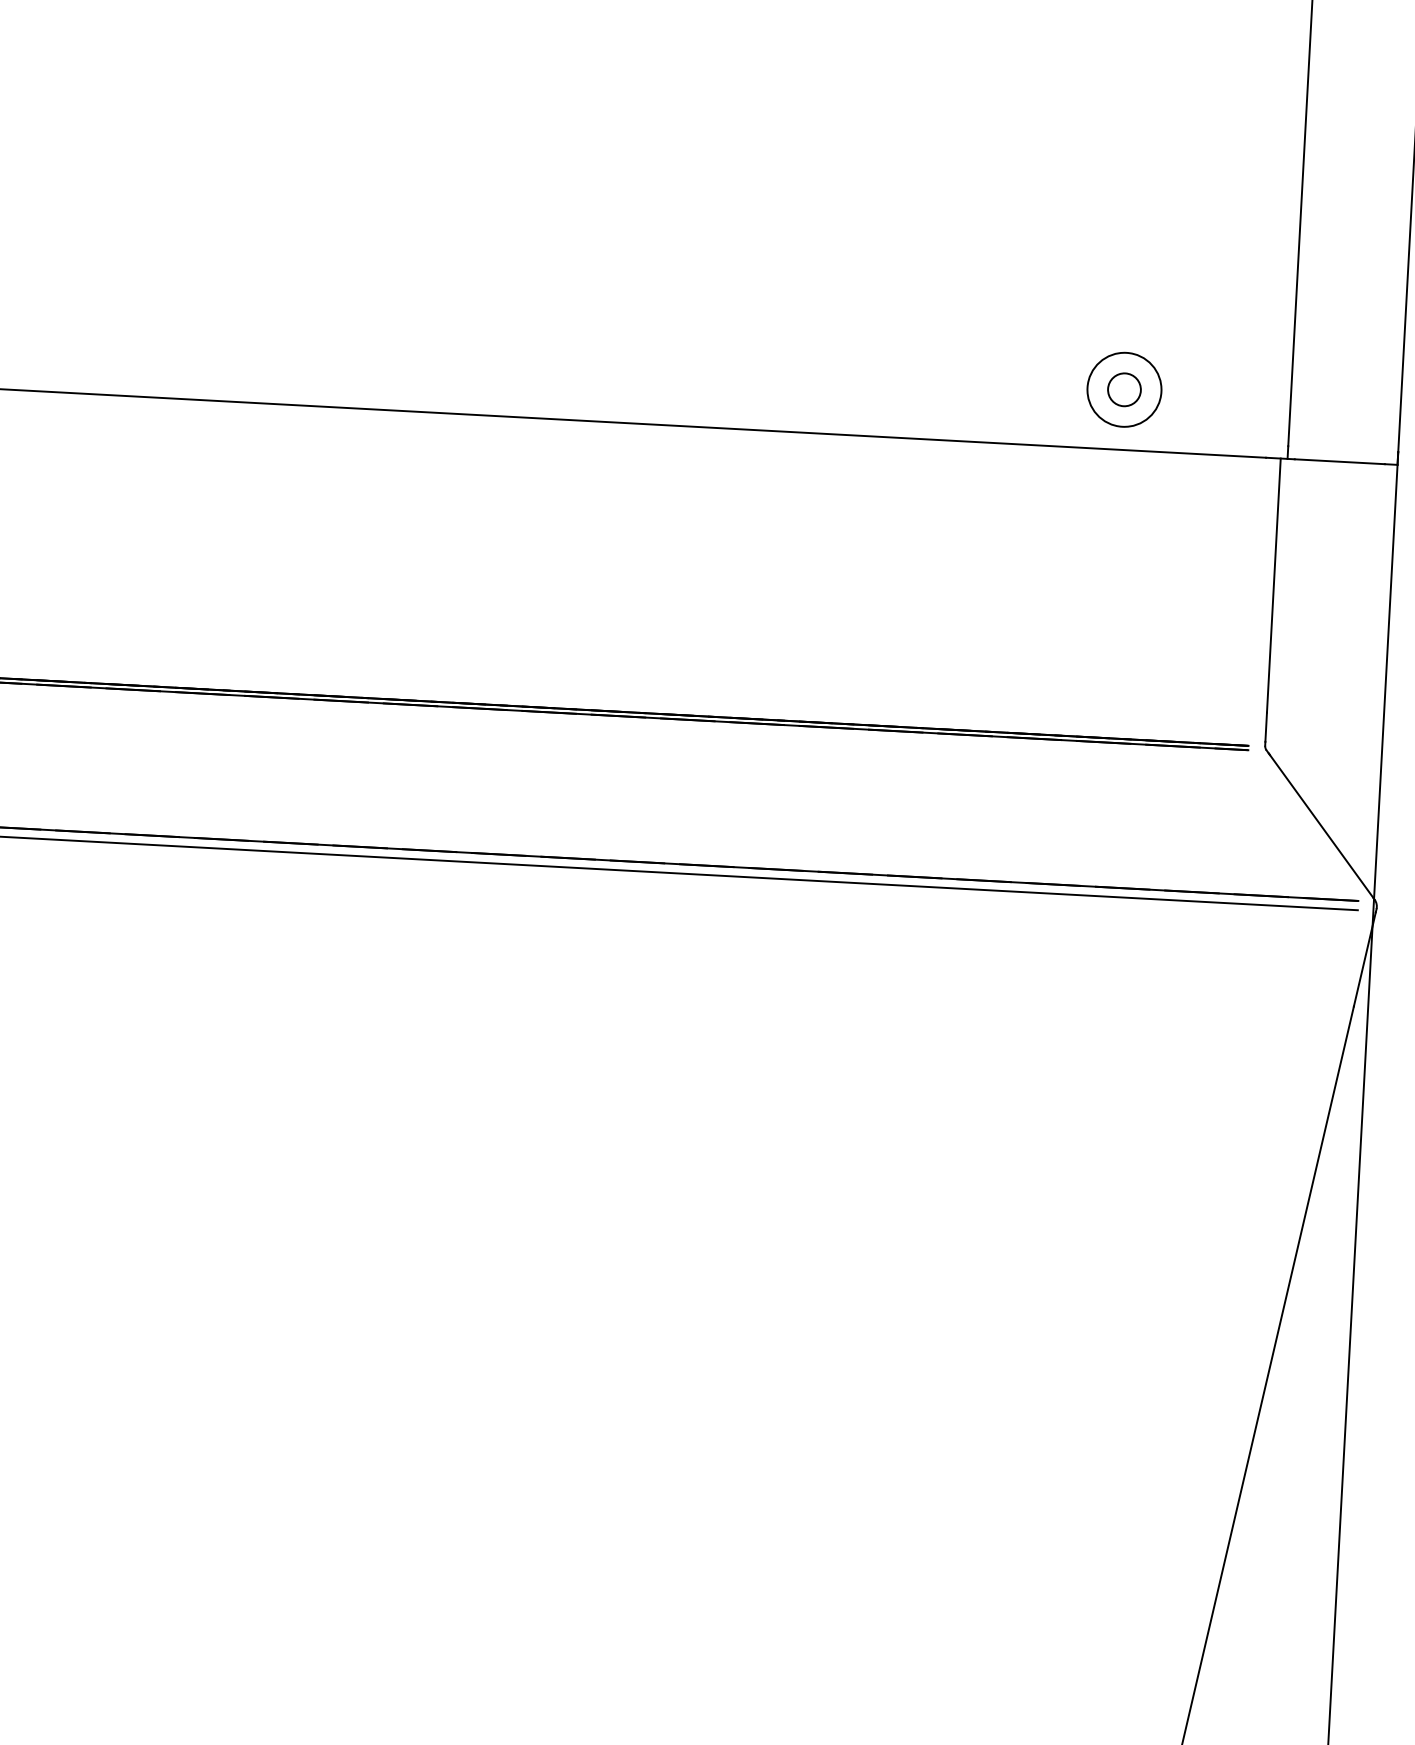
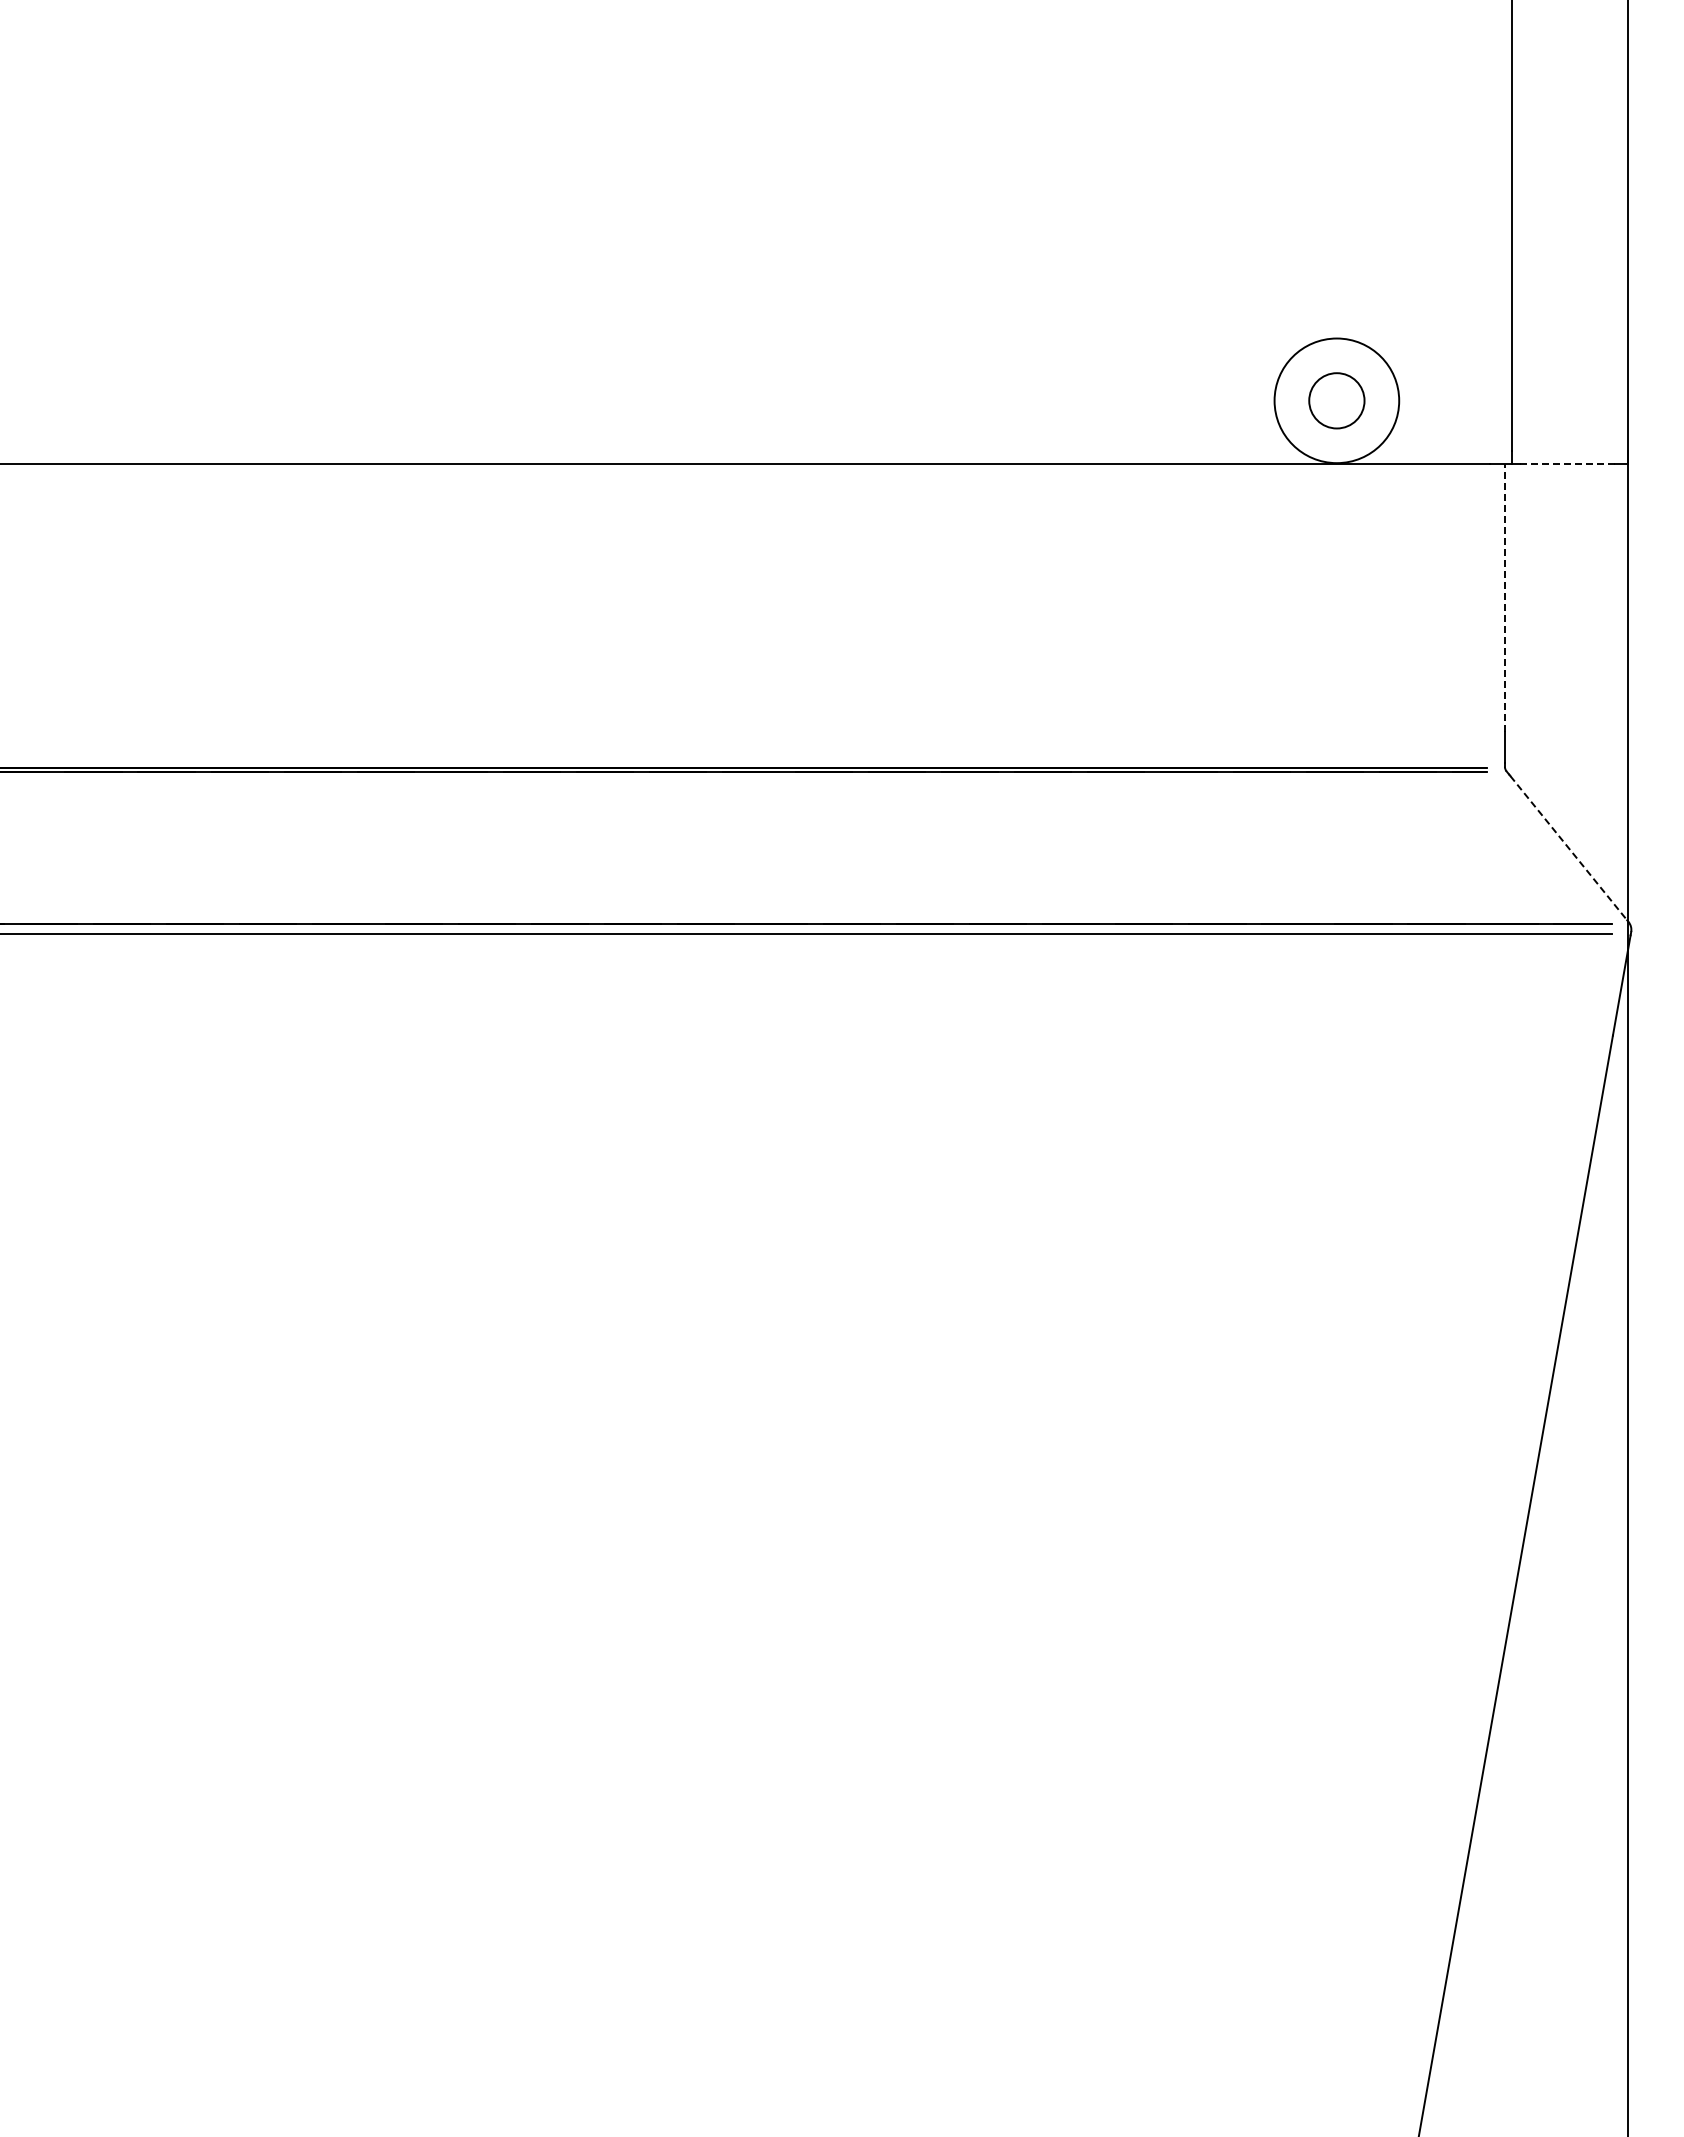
circle: (1124, 389) -> (1336, 400), size x1.6
circle: (1124, 389) -> (1336, 400), size x1.6
line: (1340, 462) -> (1567, 464), solid -> dashed
line: (1273, 585) -> (1504, 597), solid -> dashed
line: (1321, 826) -> (1568, 848), solid -> dashed

